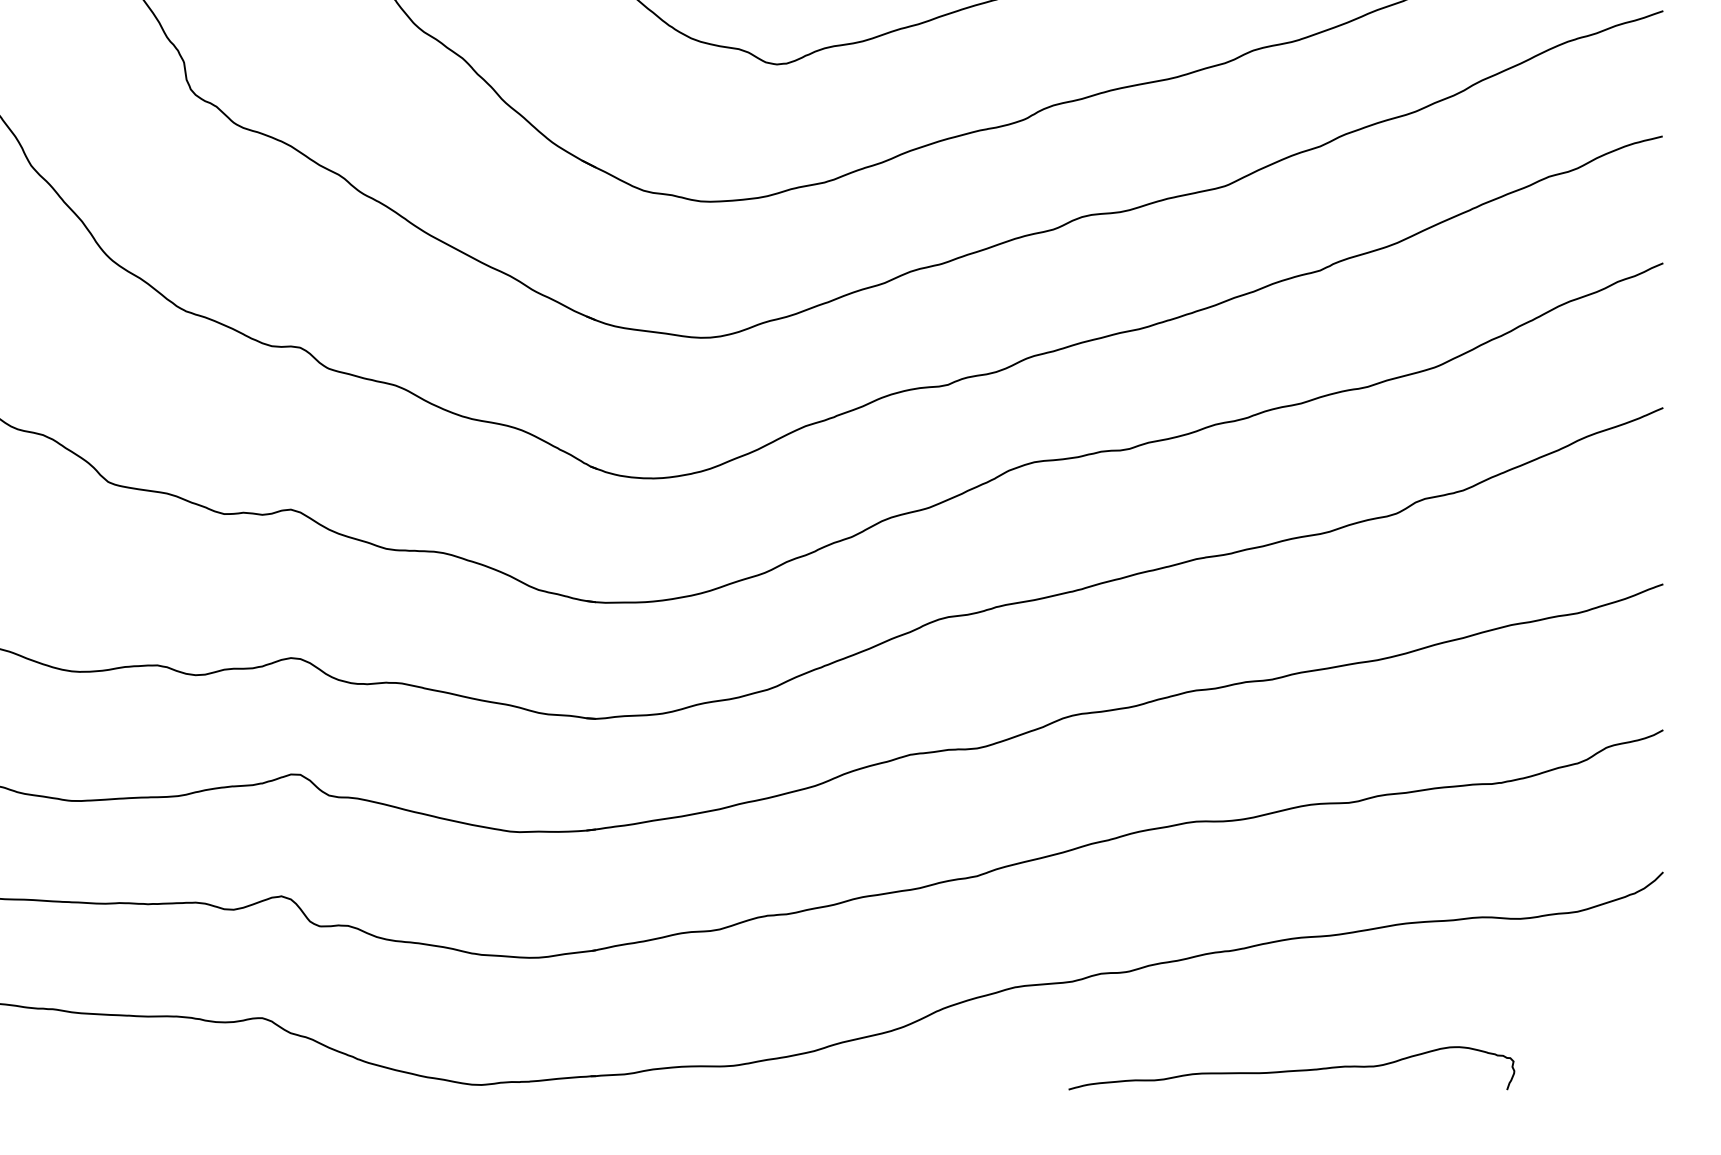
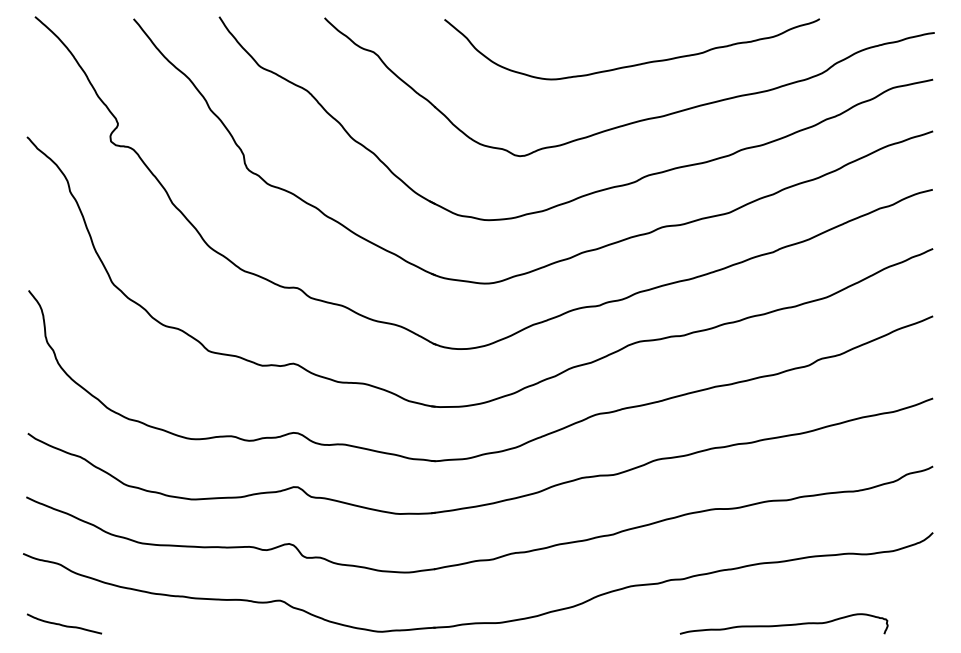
curve: (1290, 1069) -> (783, 624), moved

